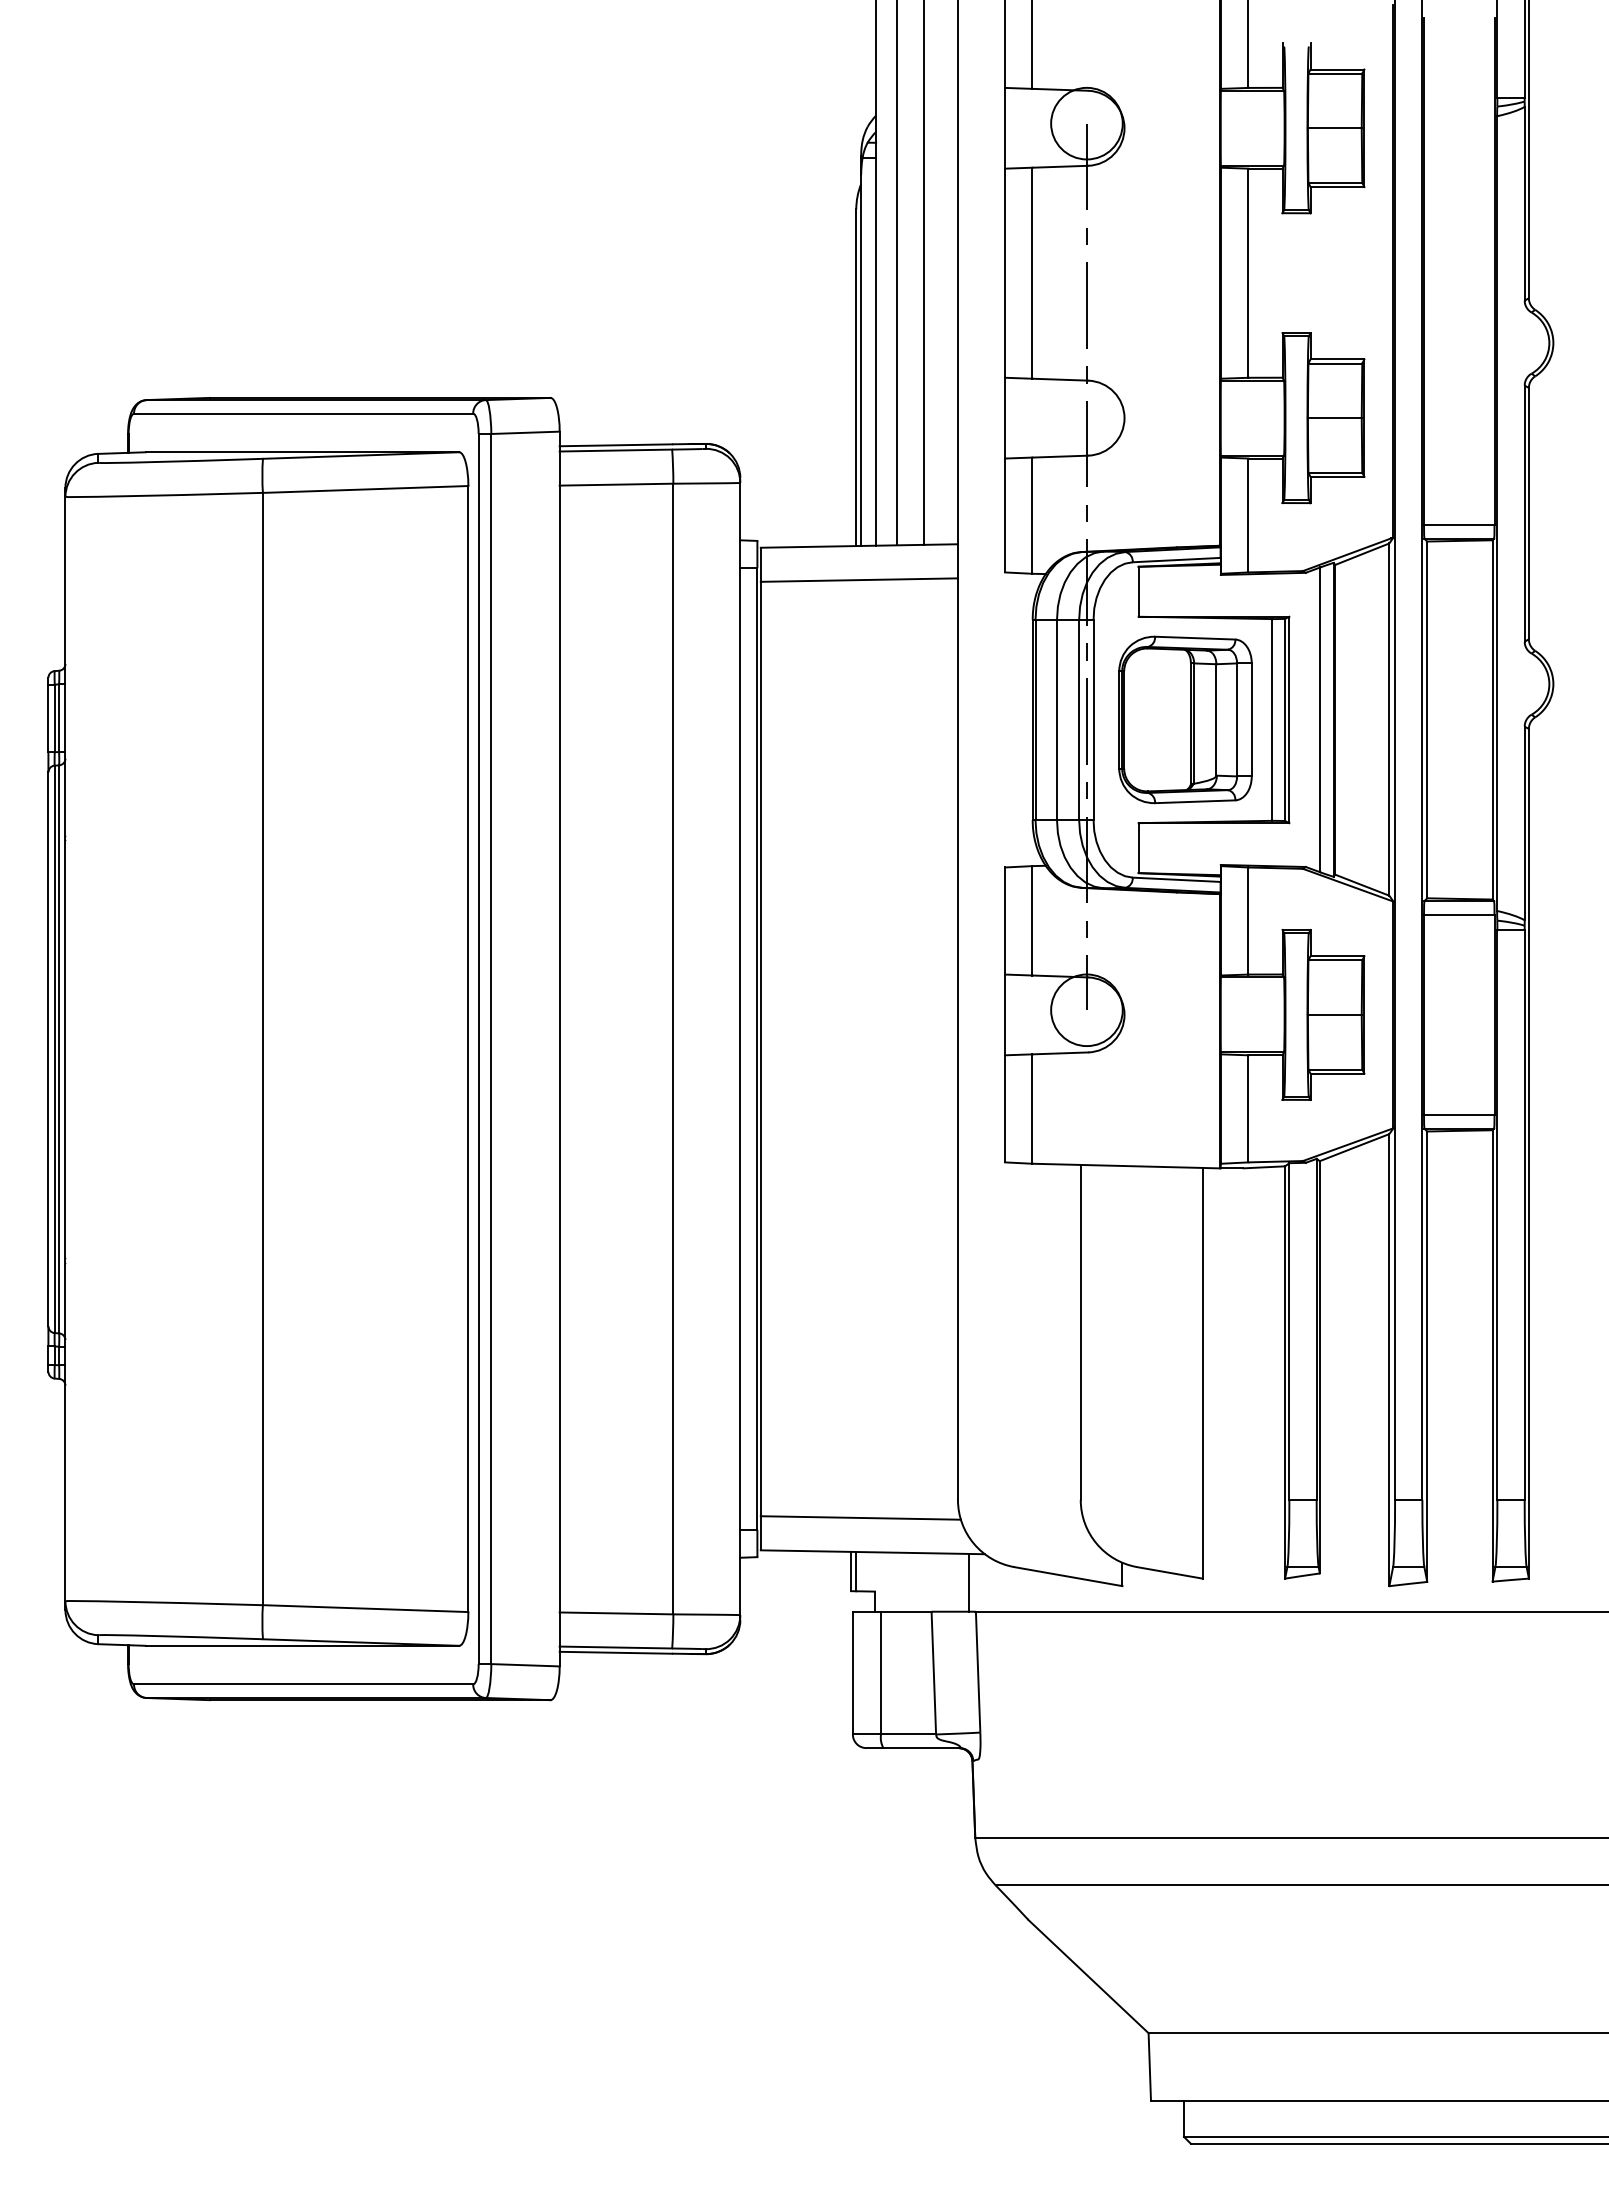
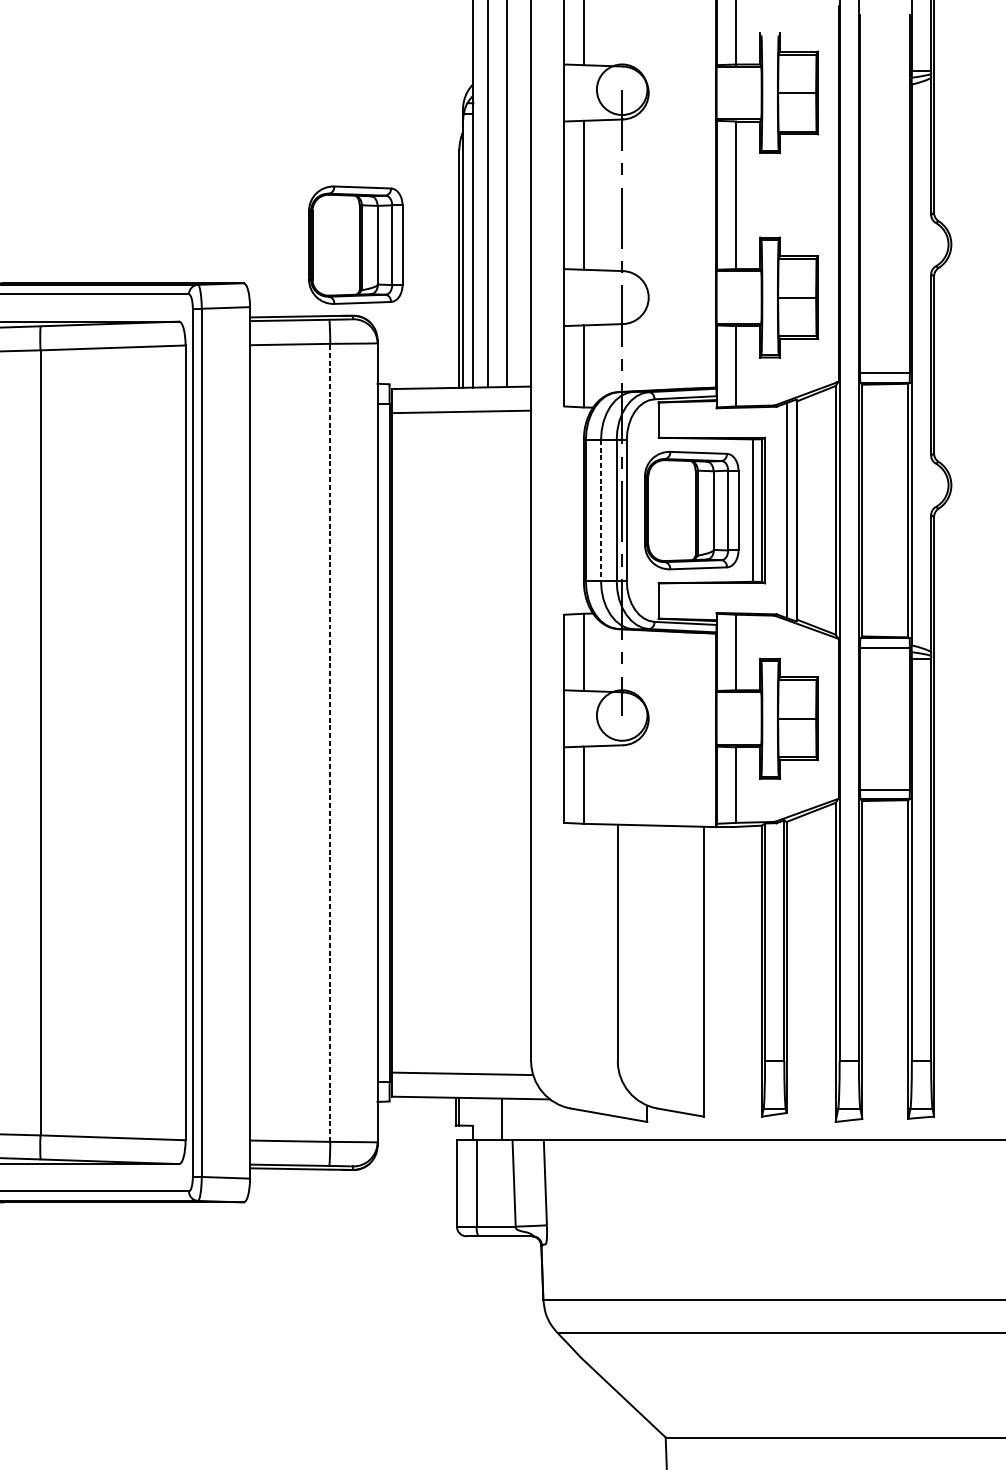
part: (709, 343) -> (355, 244), added
line: (1057, 720) -> (601, 510), solid -> dashed
line: (673, 1048) -> (330, 742), solid -> dashed
line: (968, 1582) -> (501, 1119), moved

